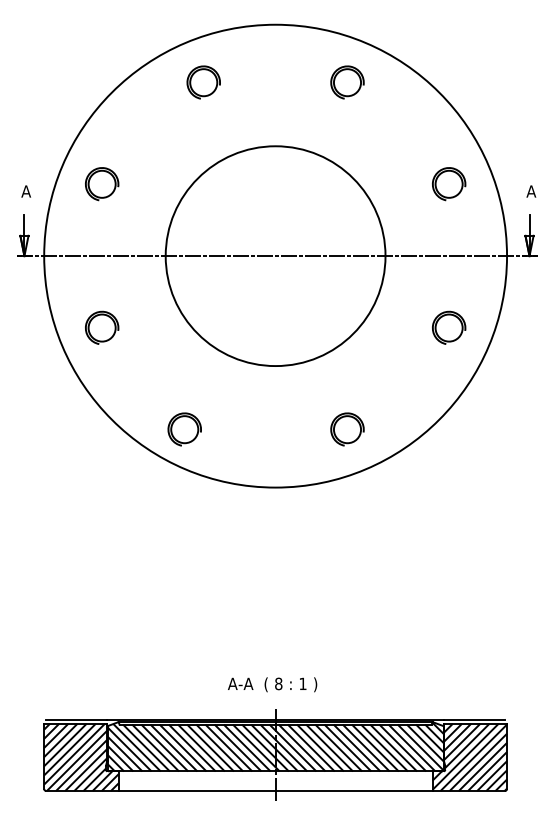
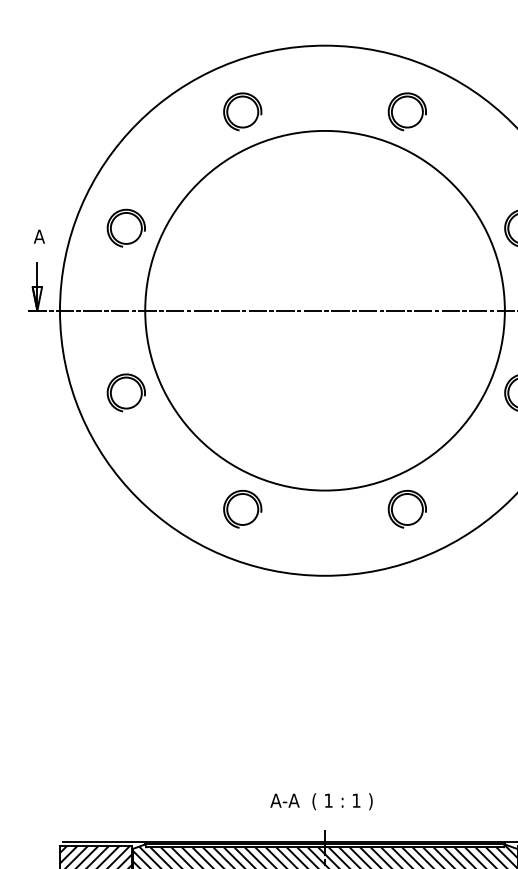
circle: (275, 256) -> (324, 311), size x1.43
part: (184, 429) -> (242, 509), moved
text: (278, 683) -> (328, 800), 8 -> 1

